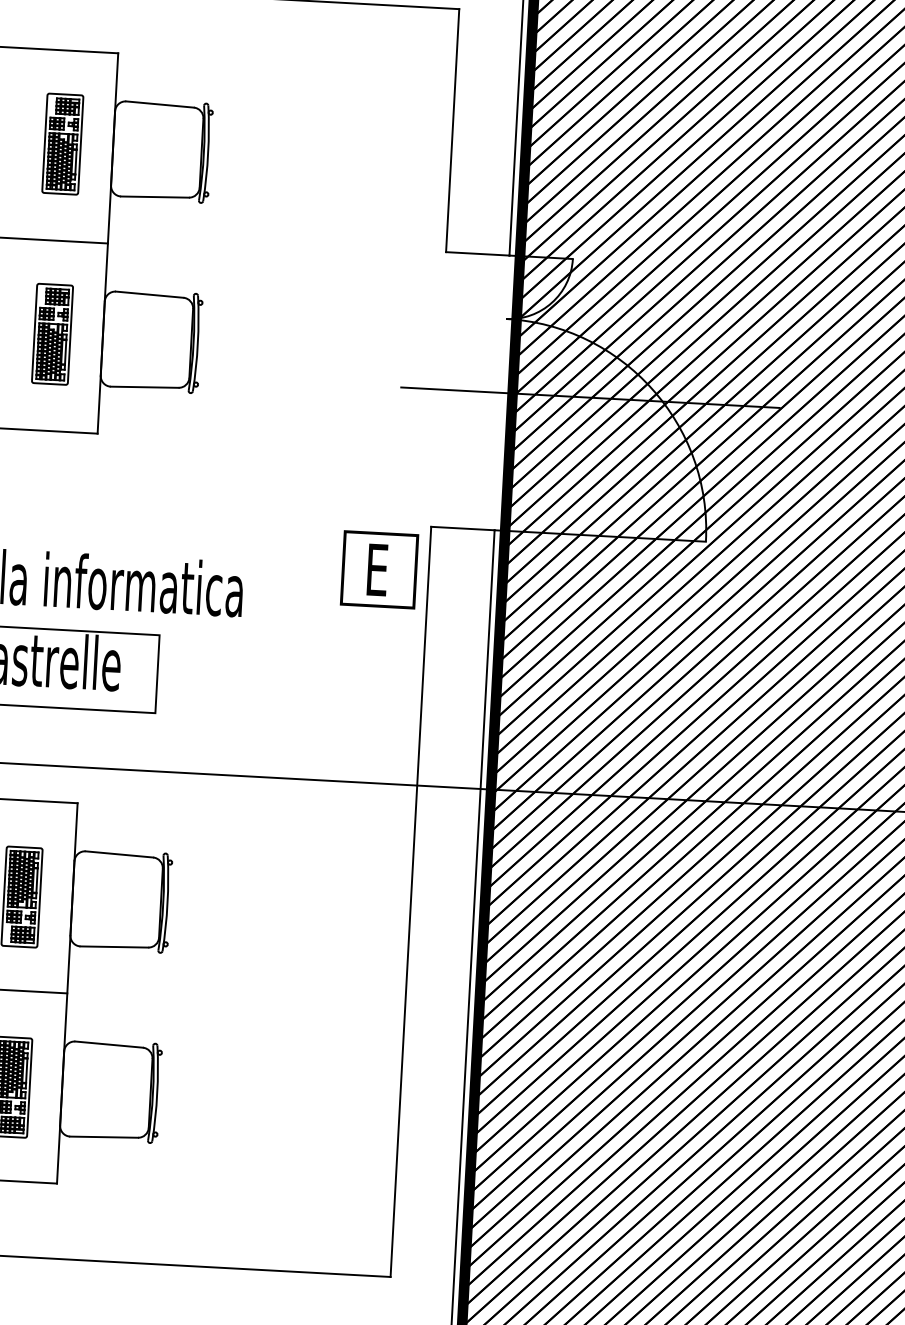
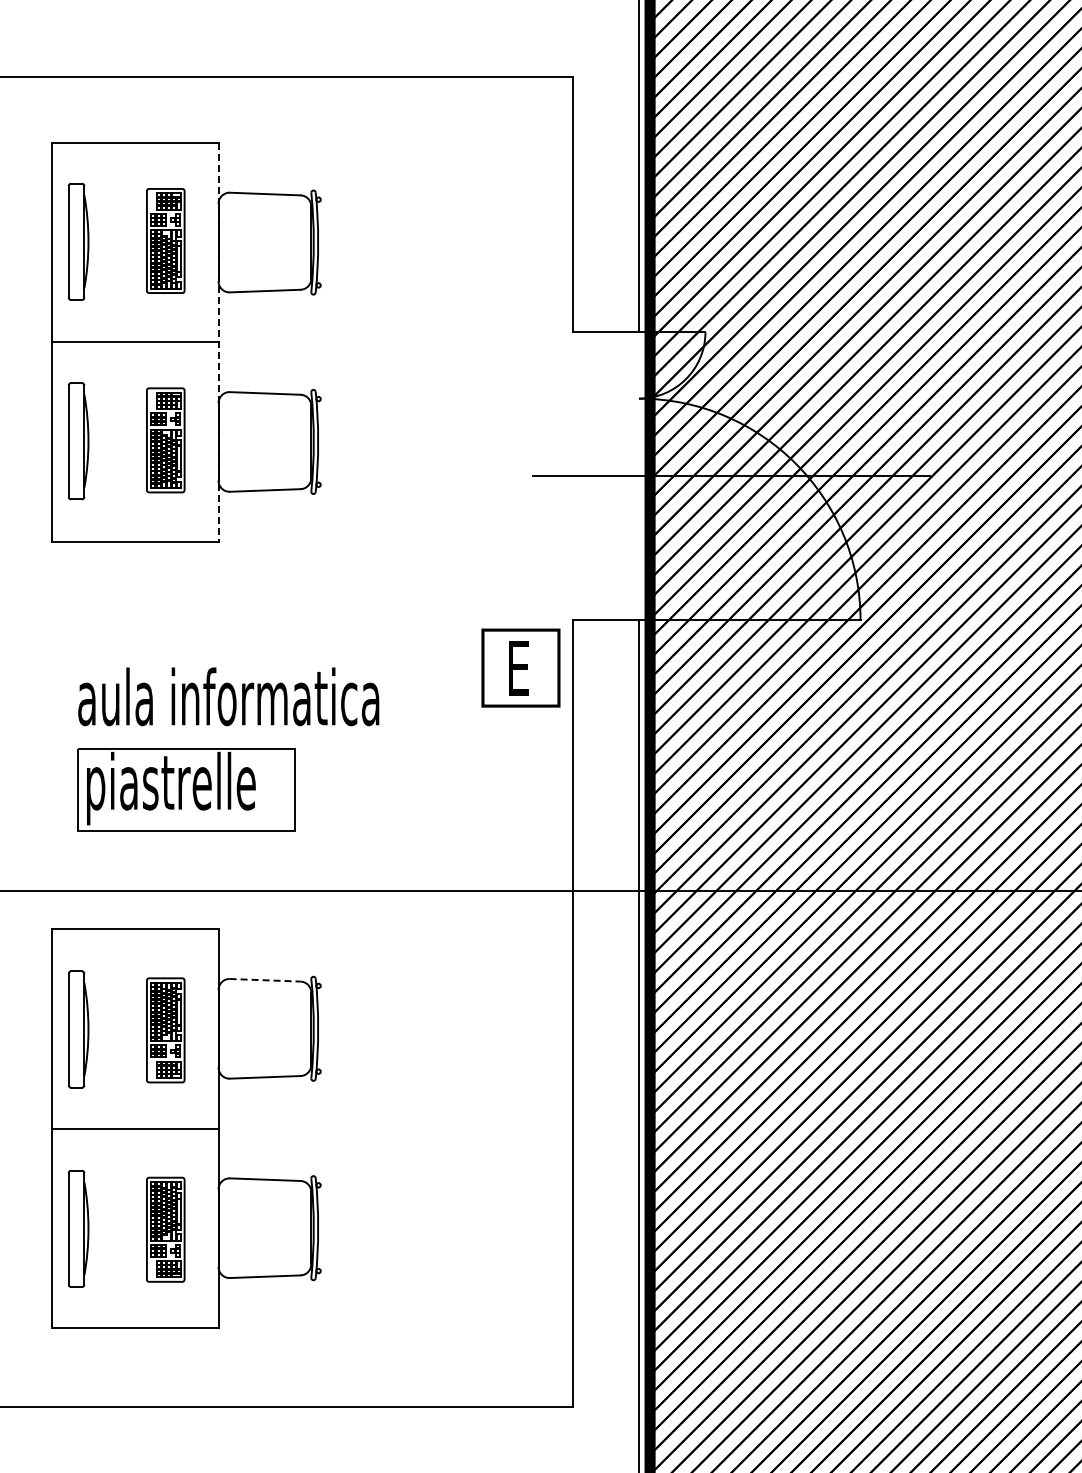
line: (107, 243) -> (218, 342), solid -> dashed
line: (119, 854) -> (265, 980), solid -> dashed

